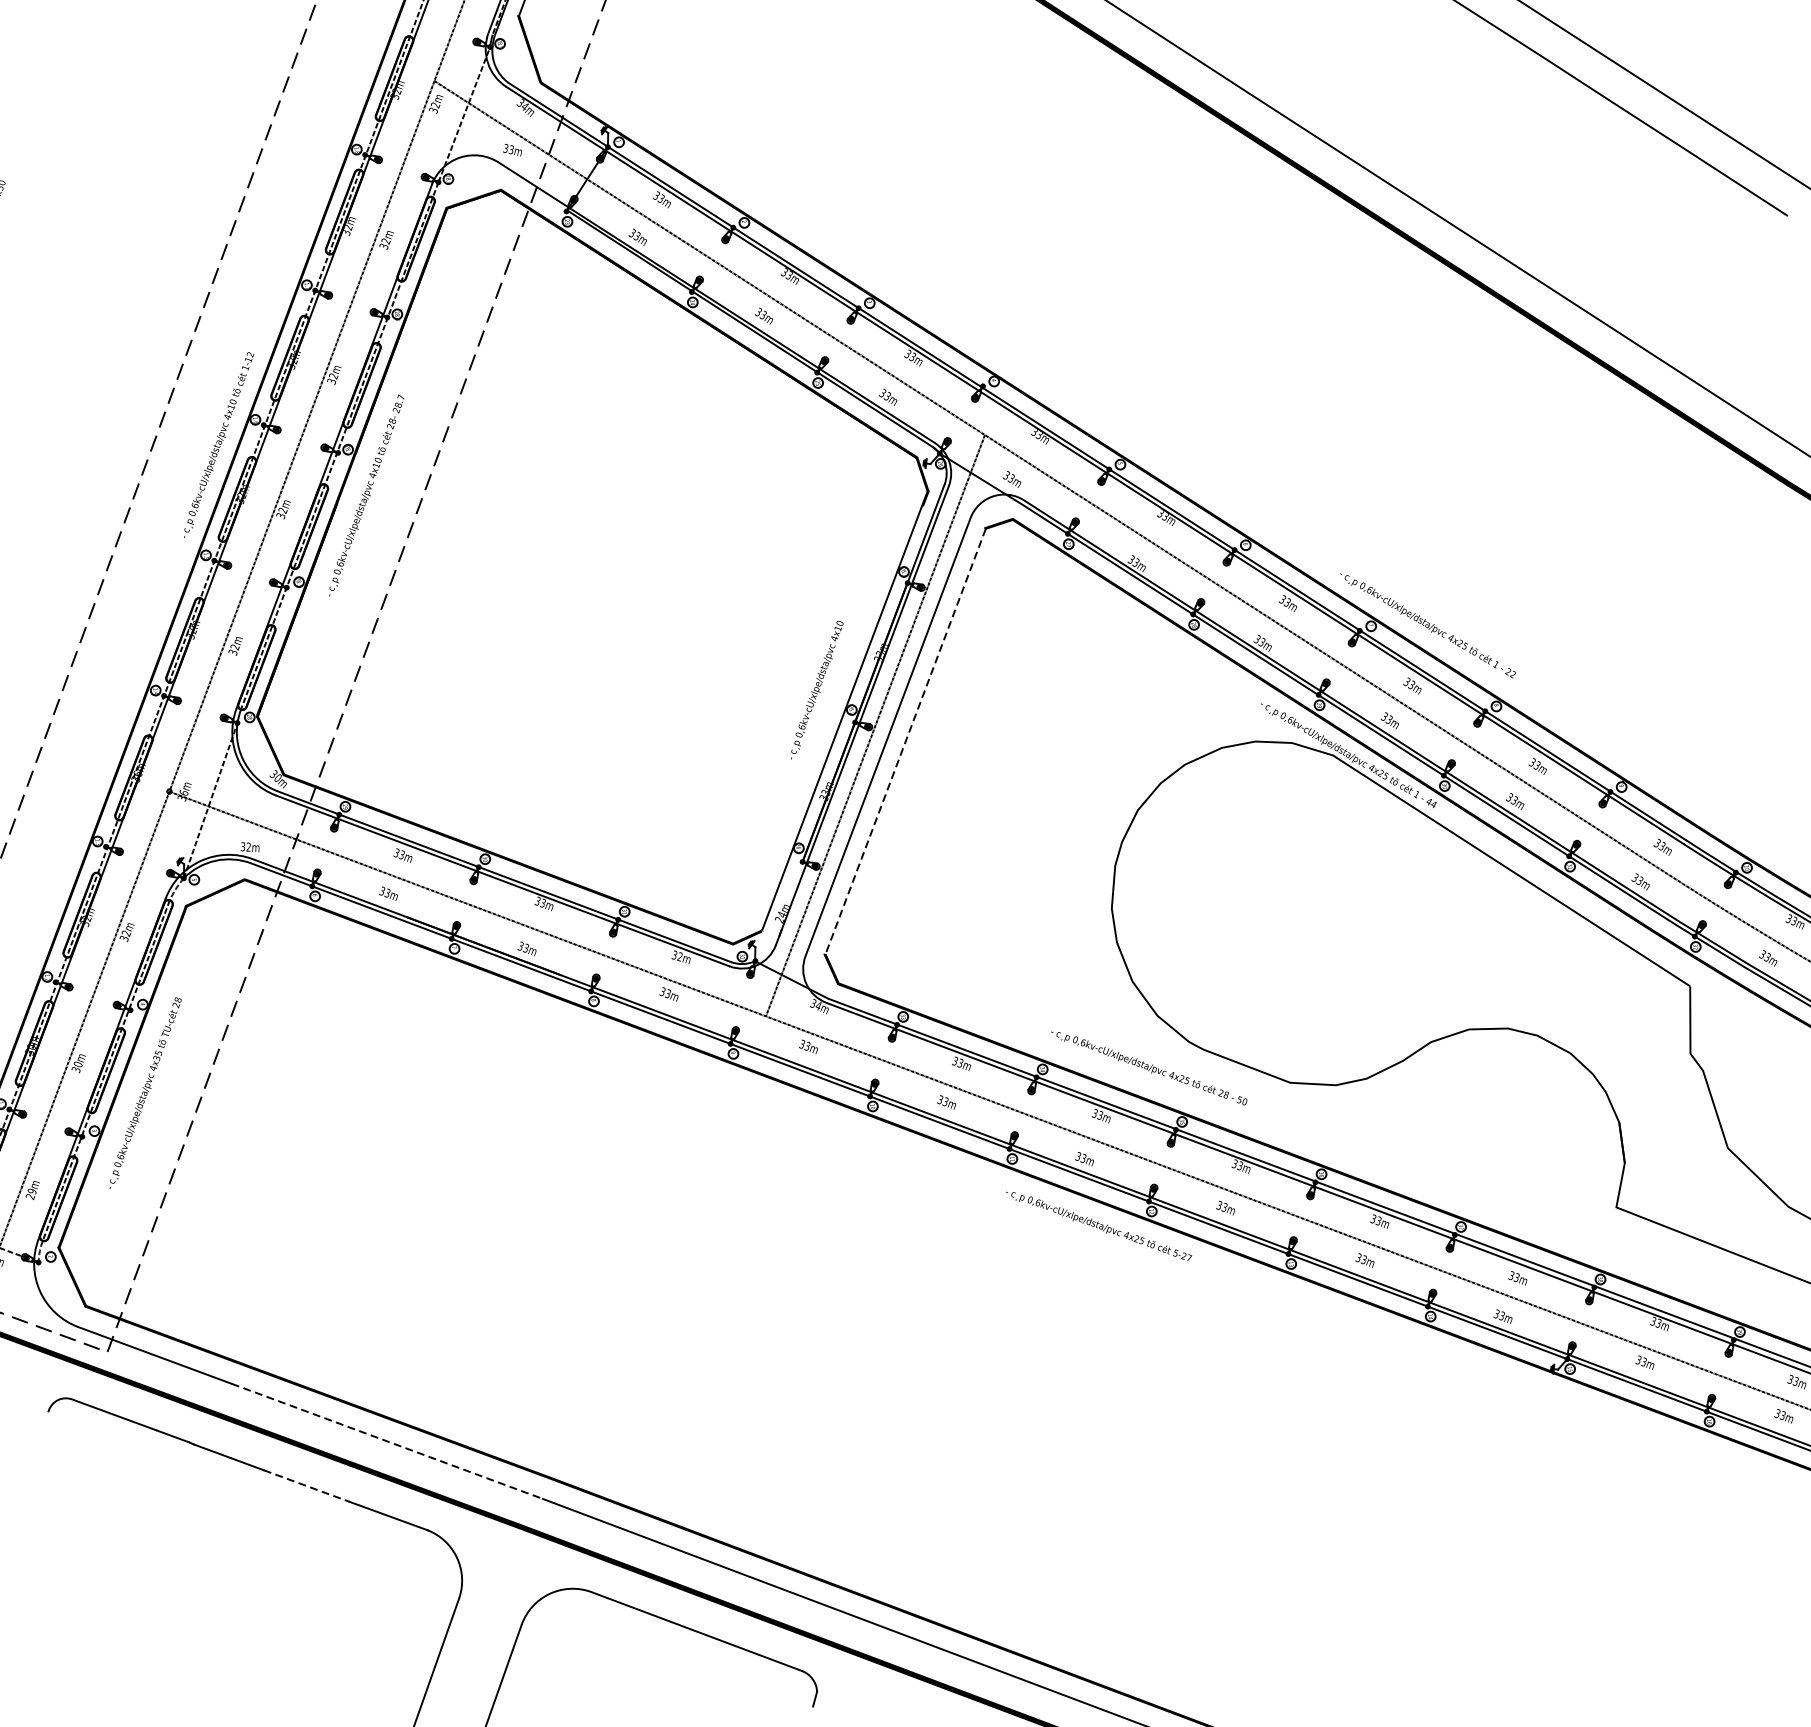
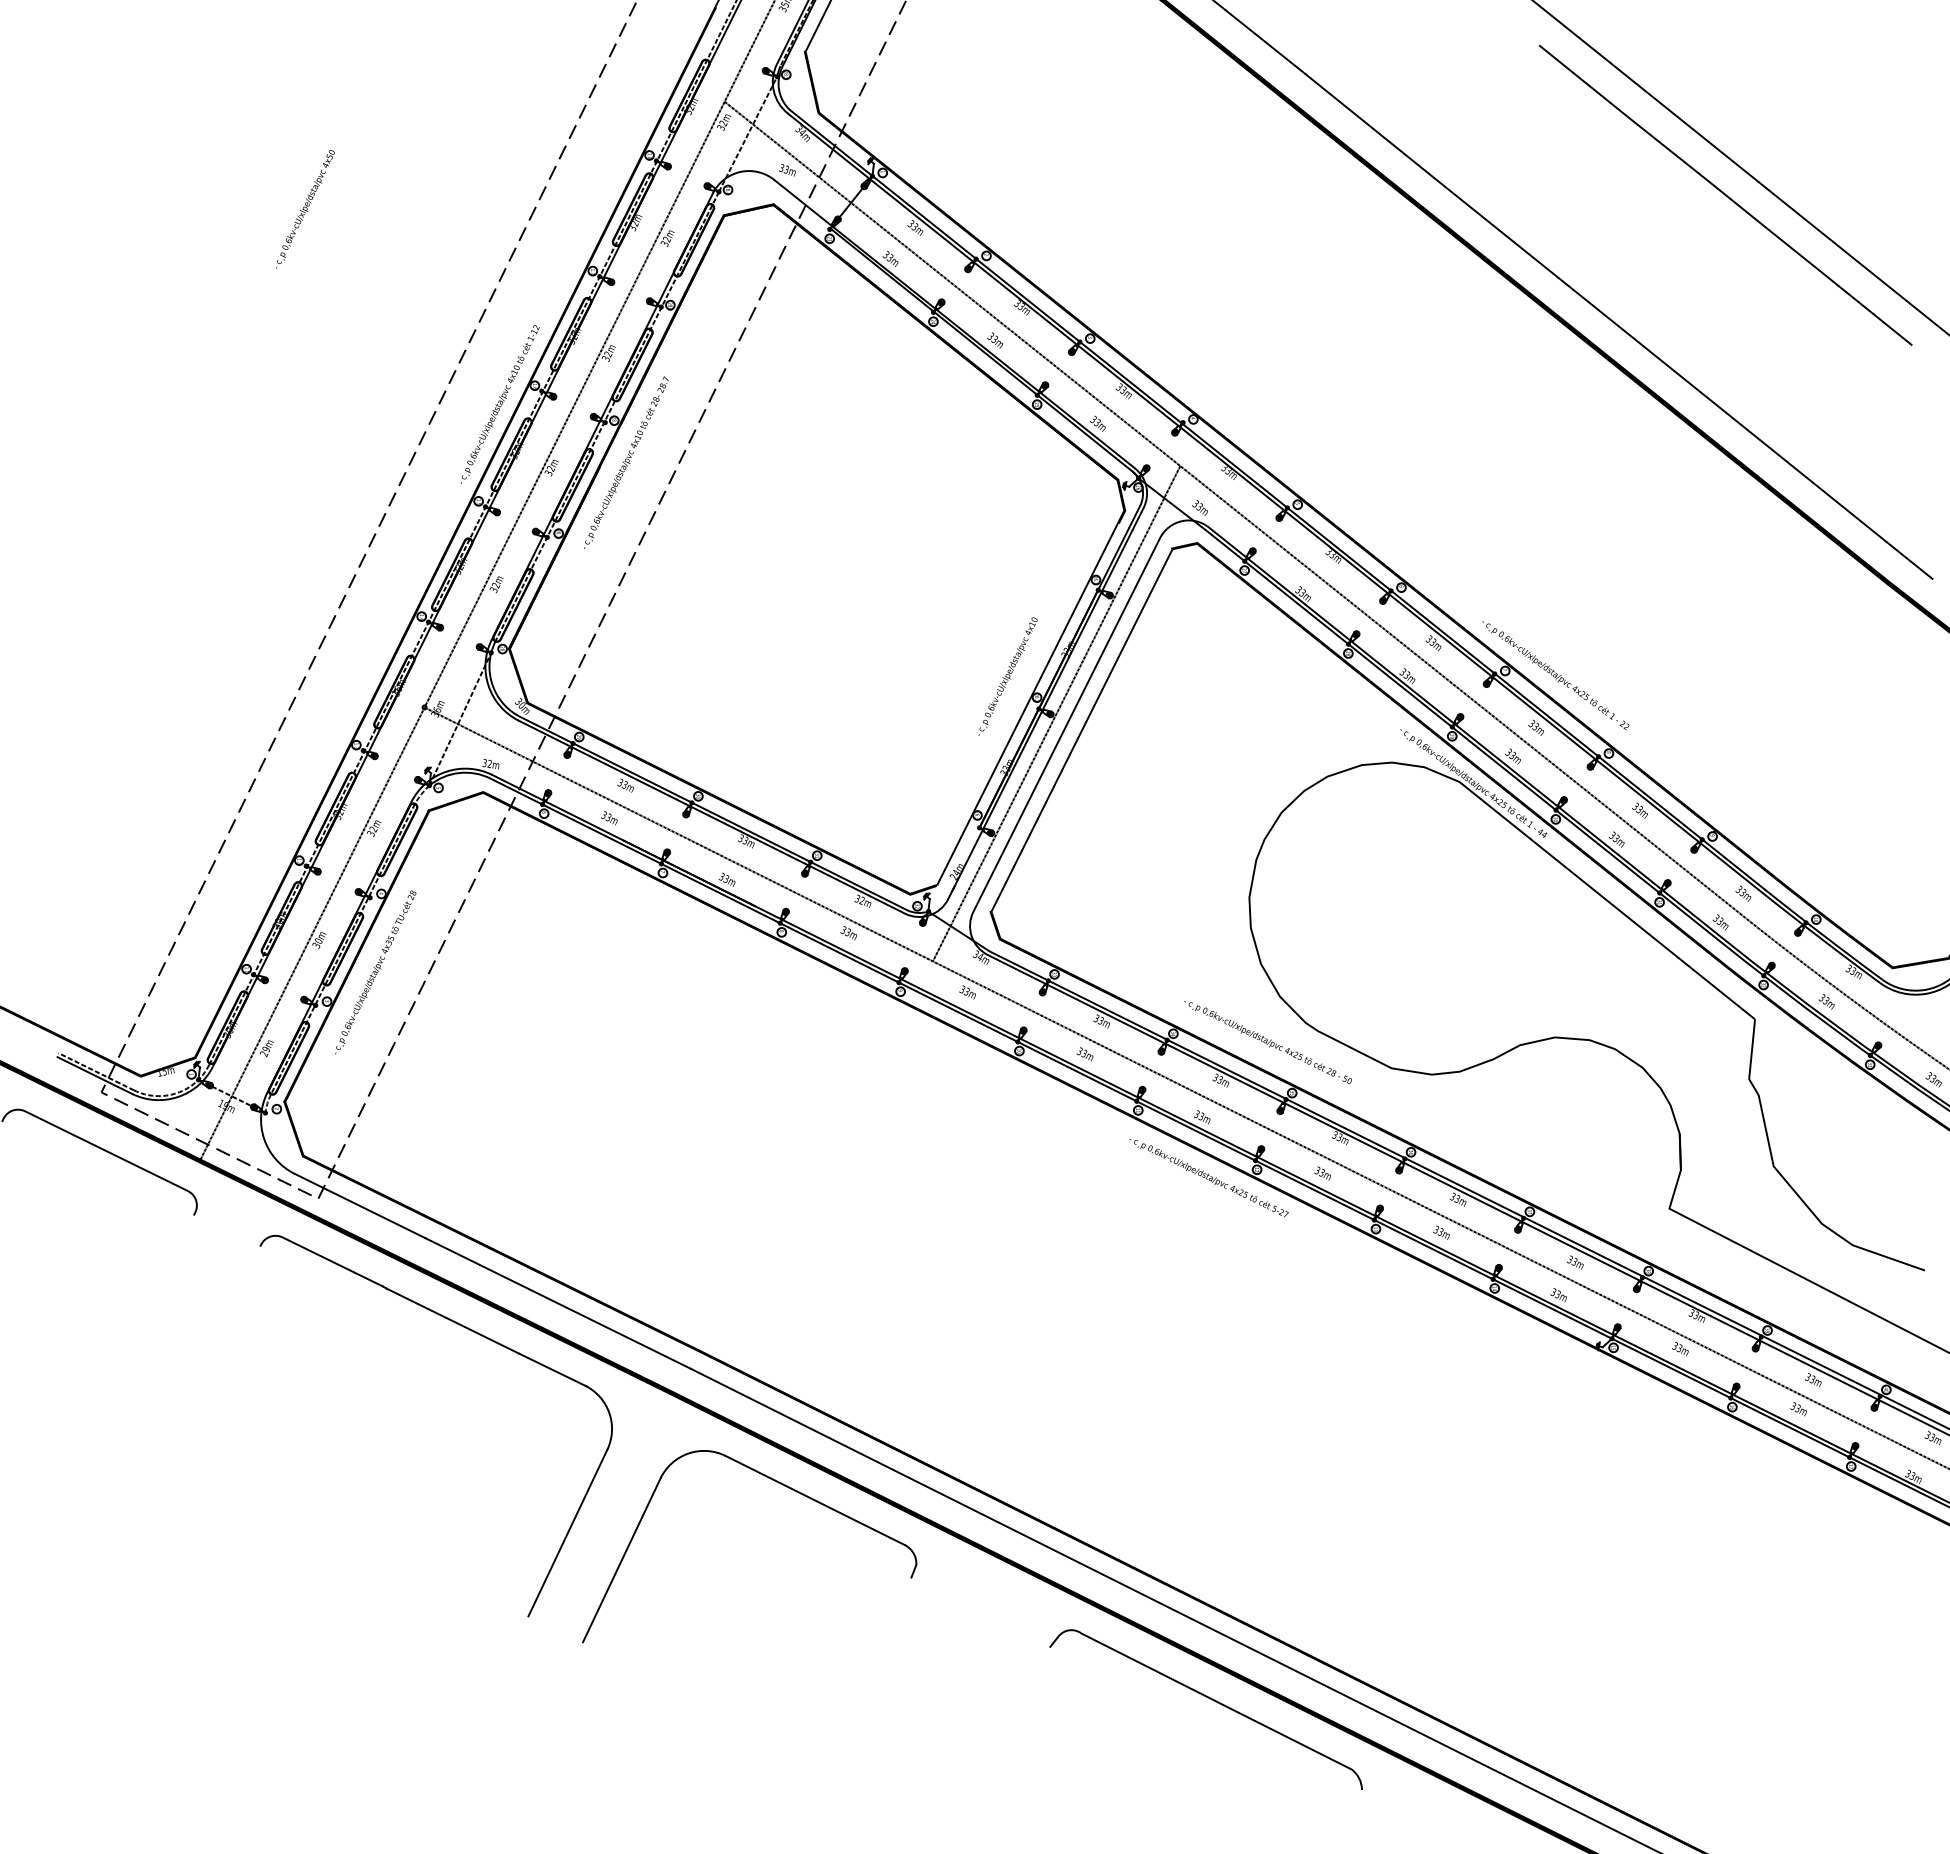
line: (905, 741) -> (1081, 730), dashed -> solid
line: (387, 1441) -> (558, 1303), dashed -> solid
line: (306, 1485) -> (482, 1335), dashed -> solid

